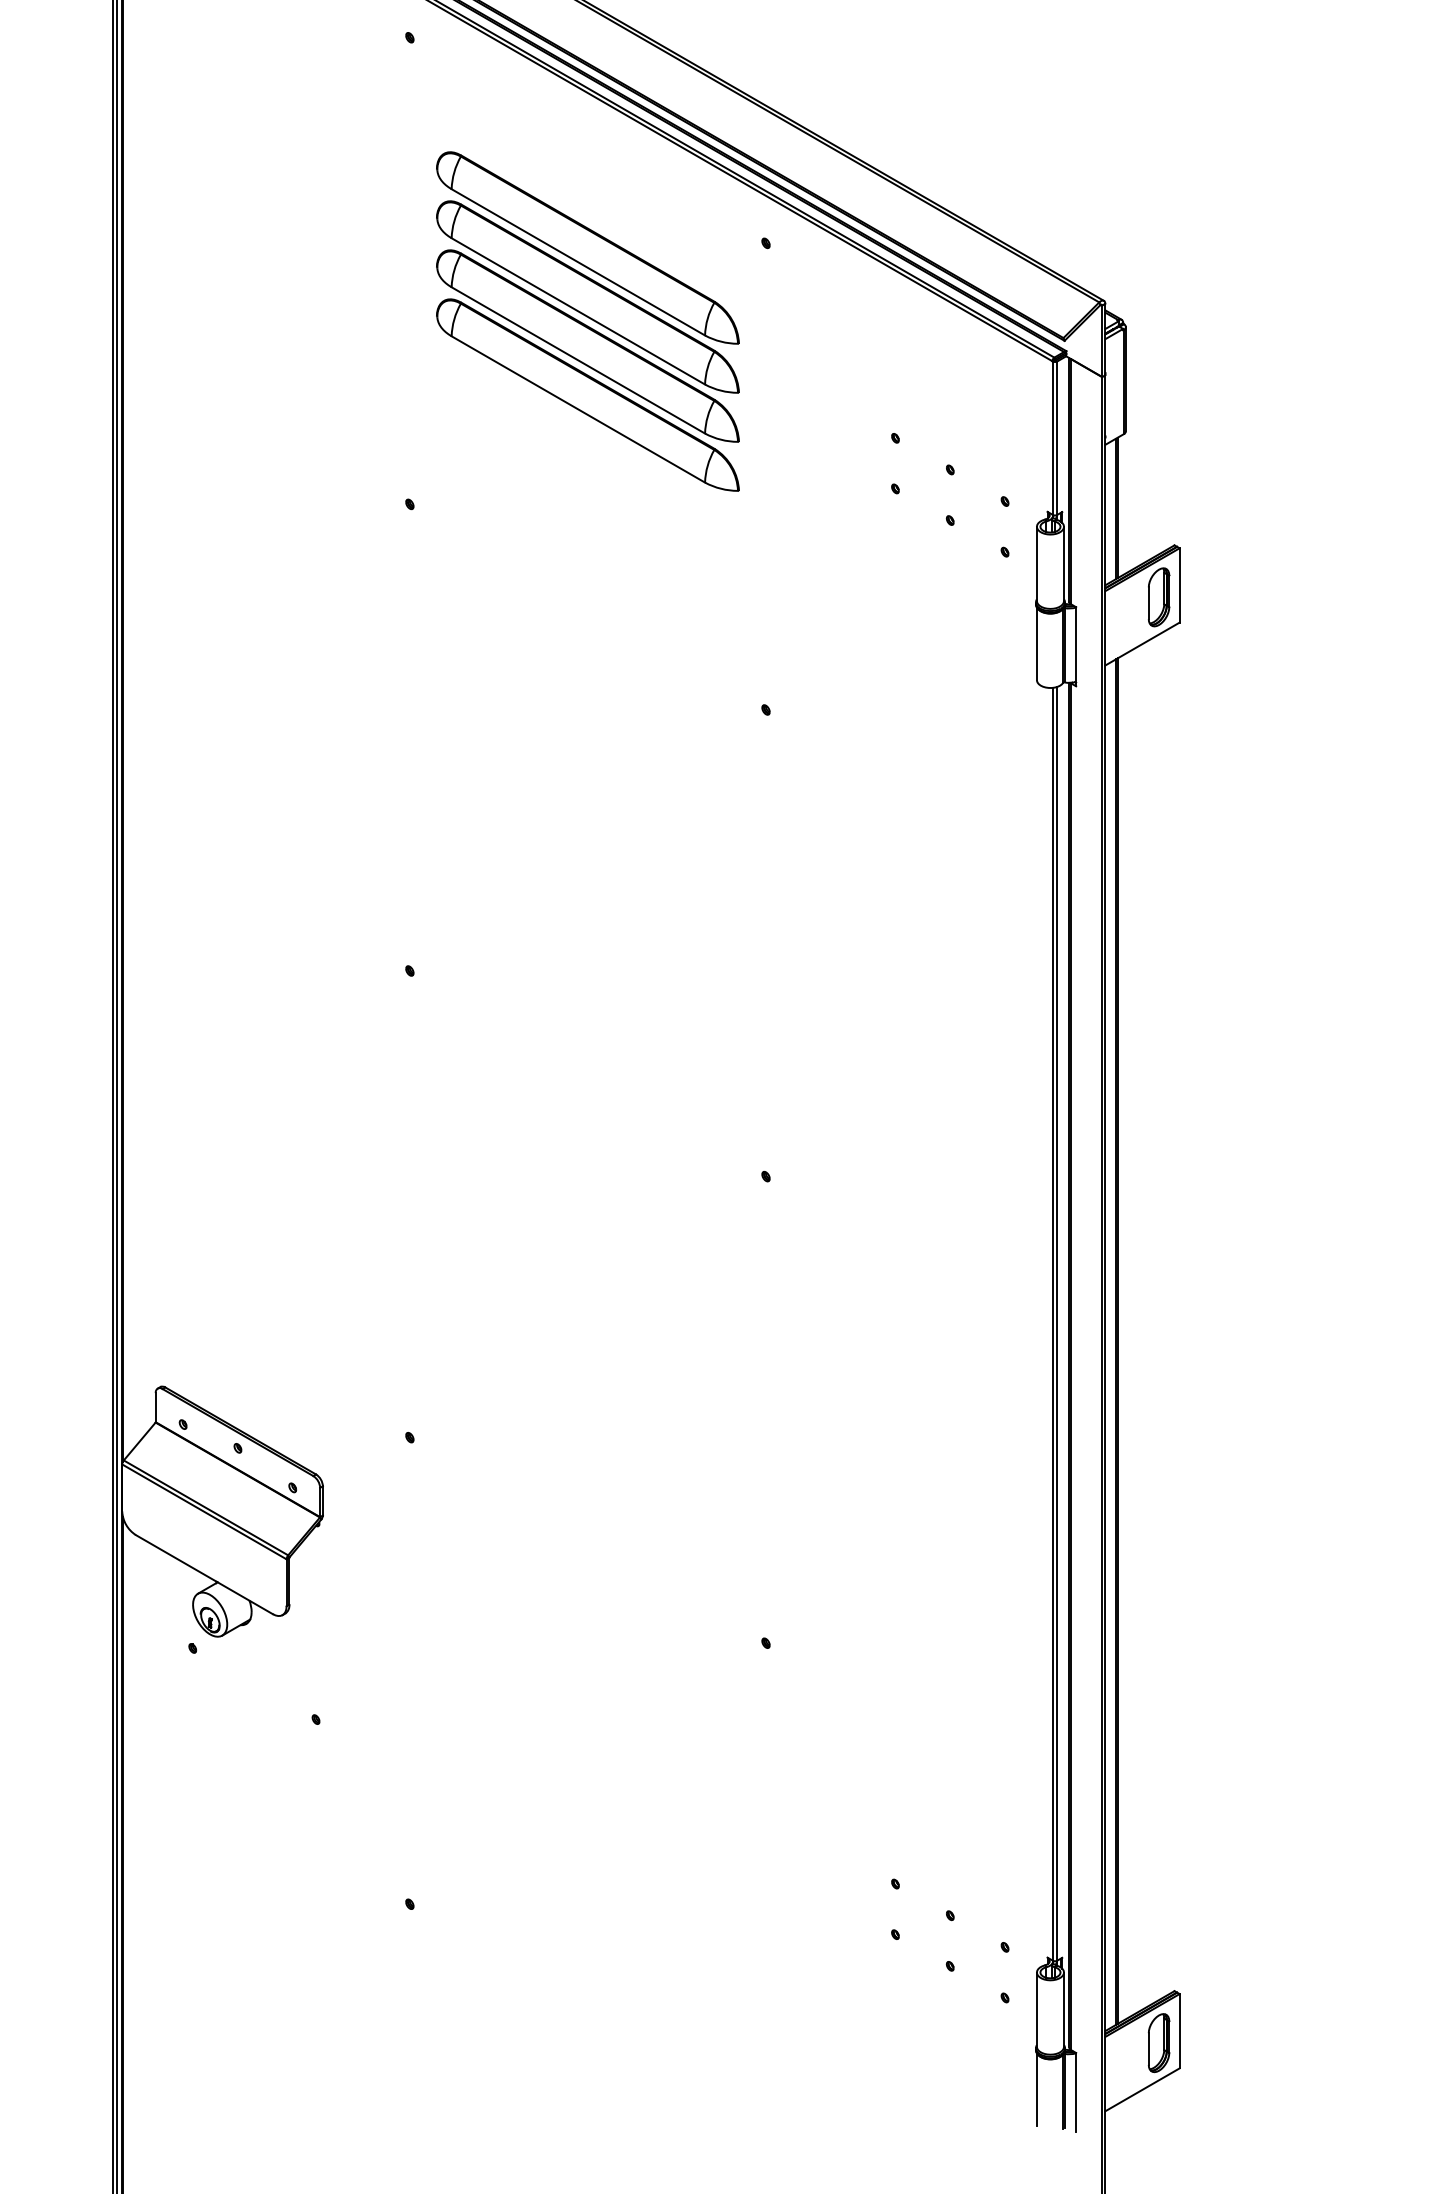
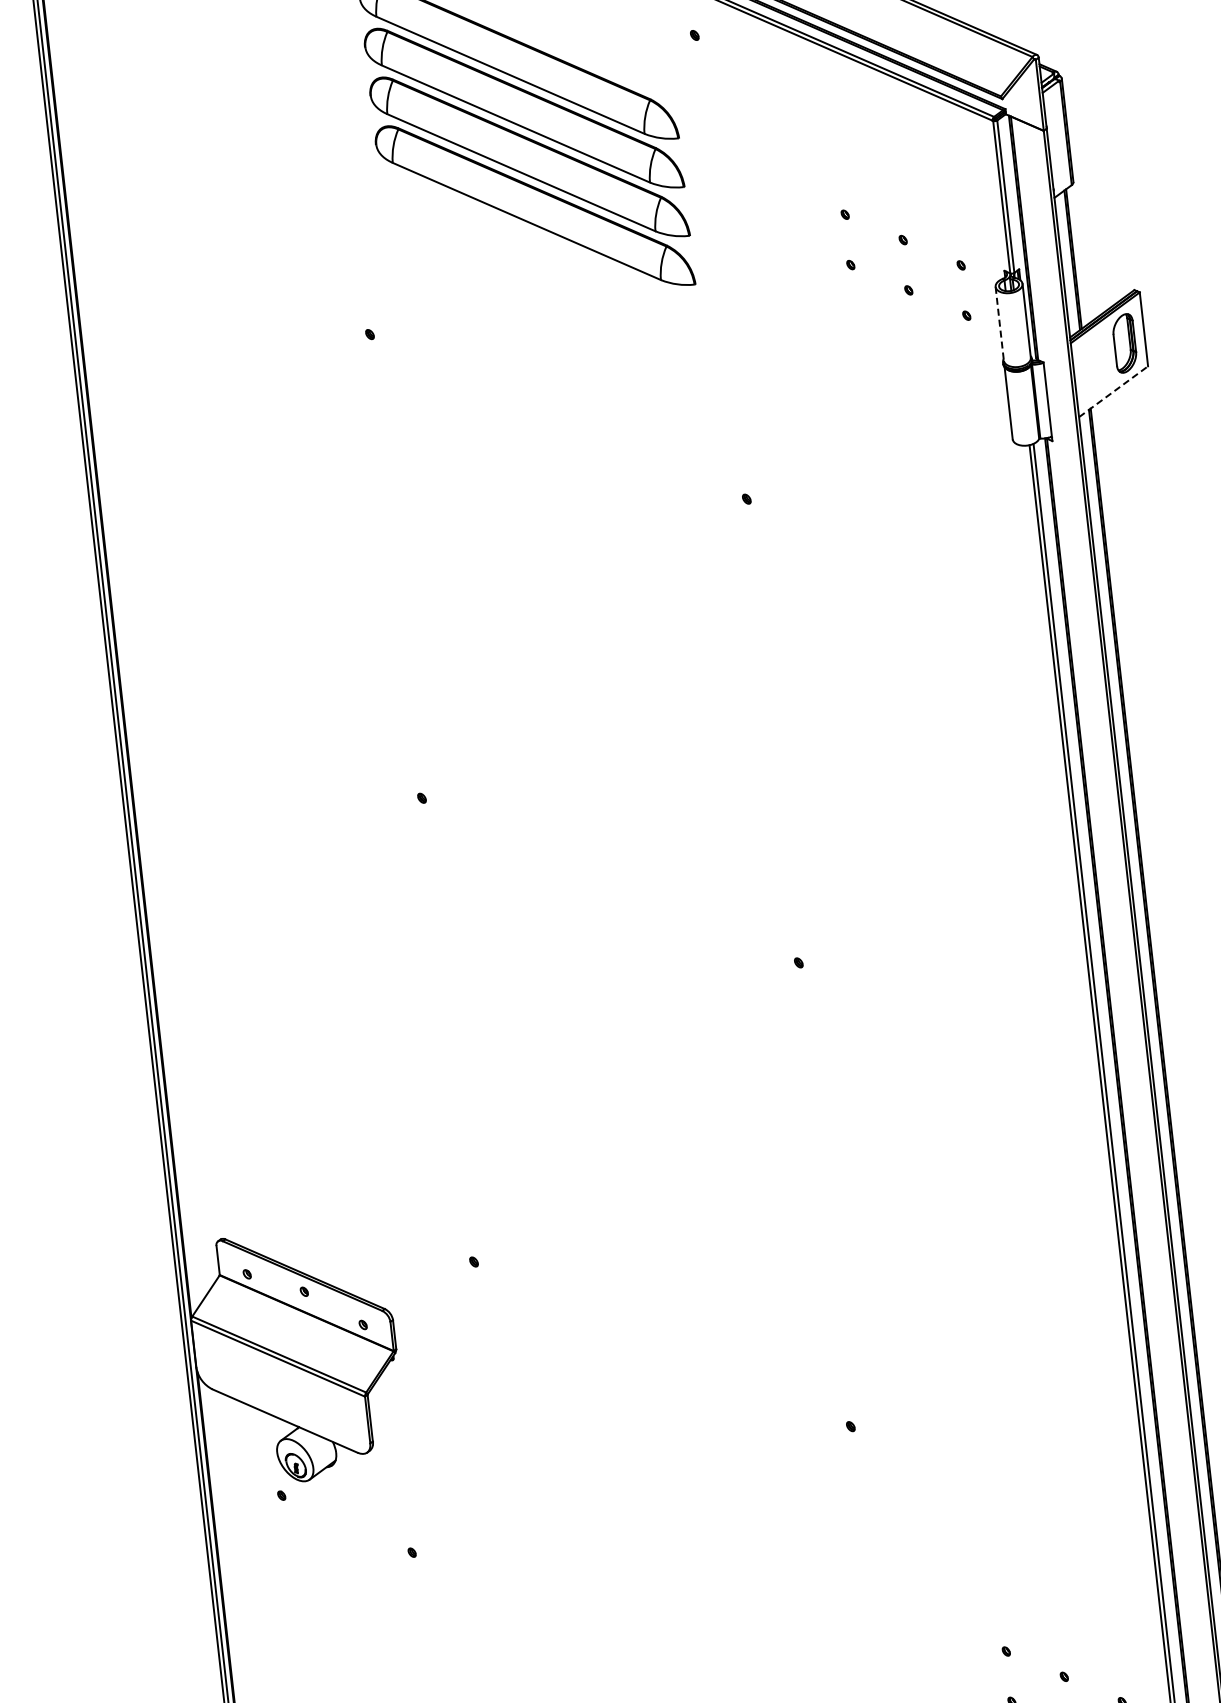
line: (1036, 564) -> (999, 324), solid -> dashed
line: (1142, 644) -> (1113, 392), solid -> dashed

